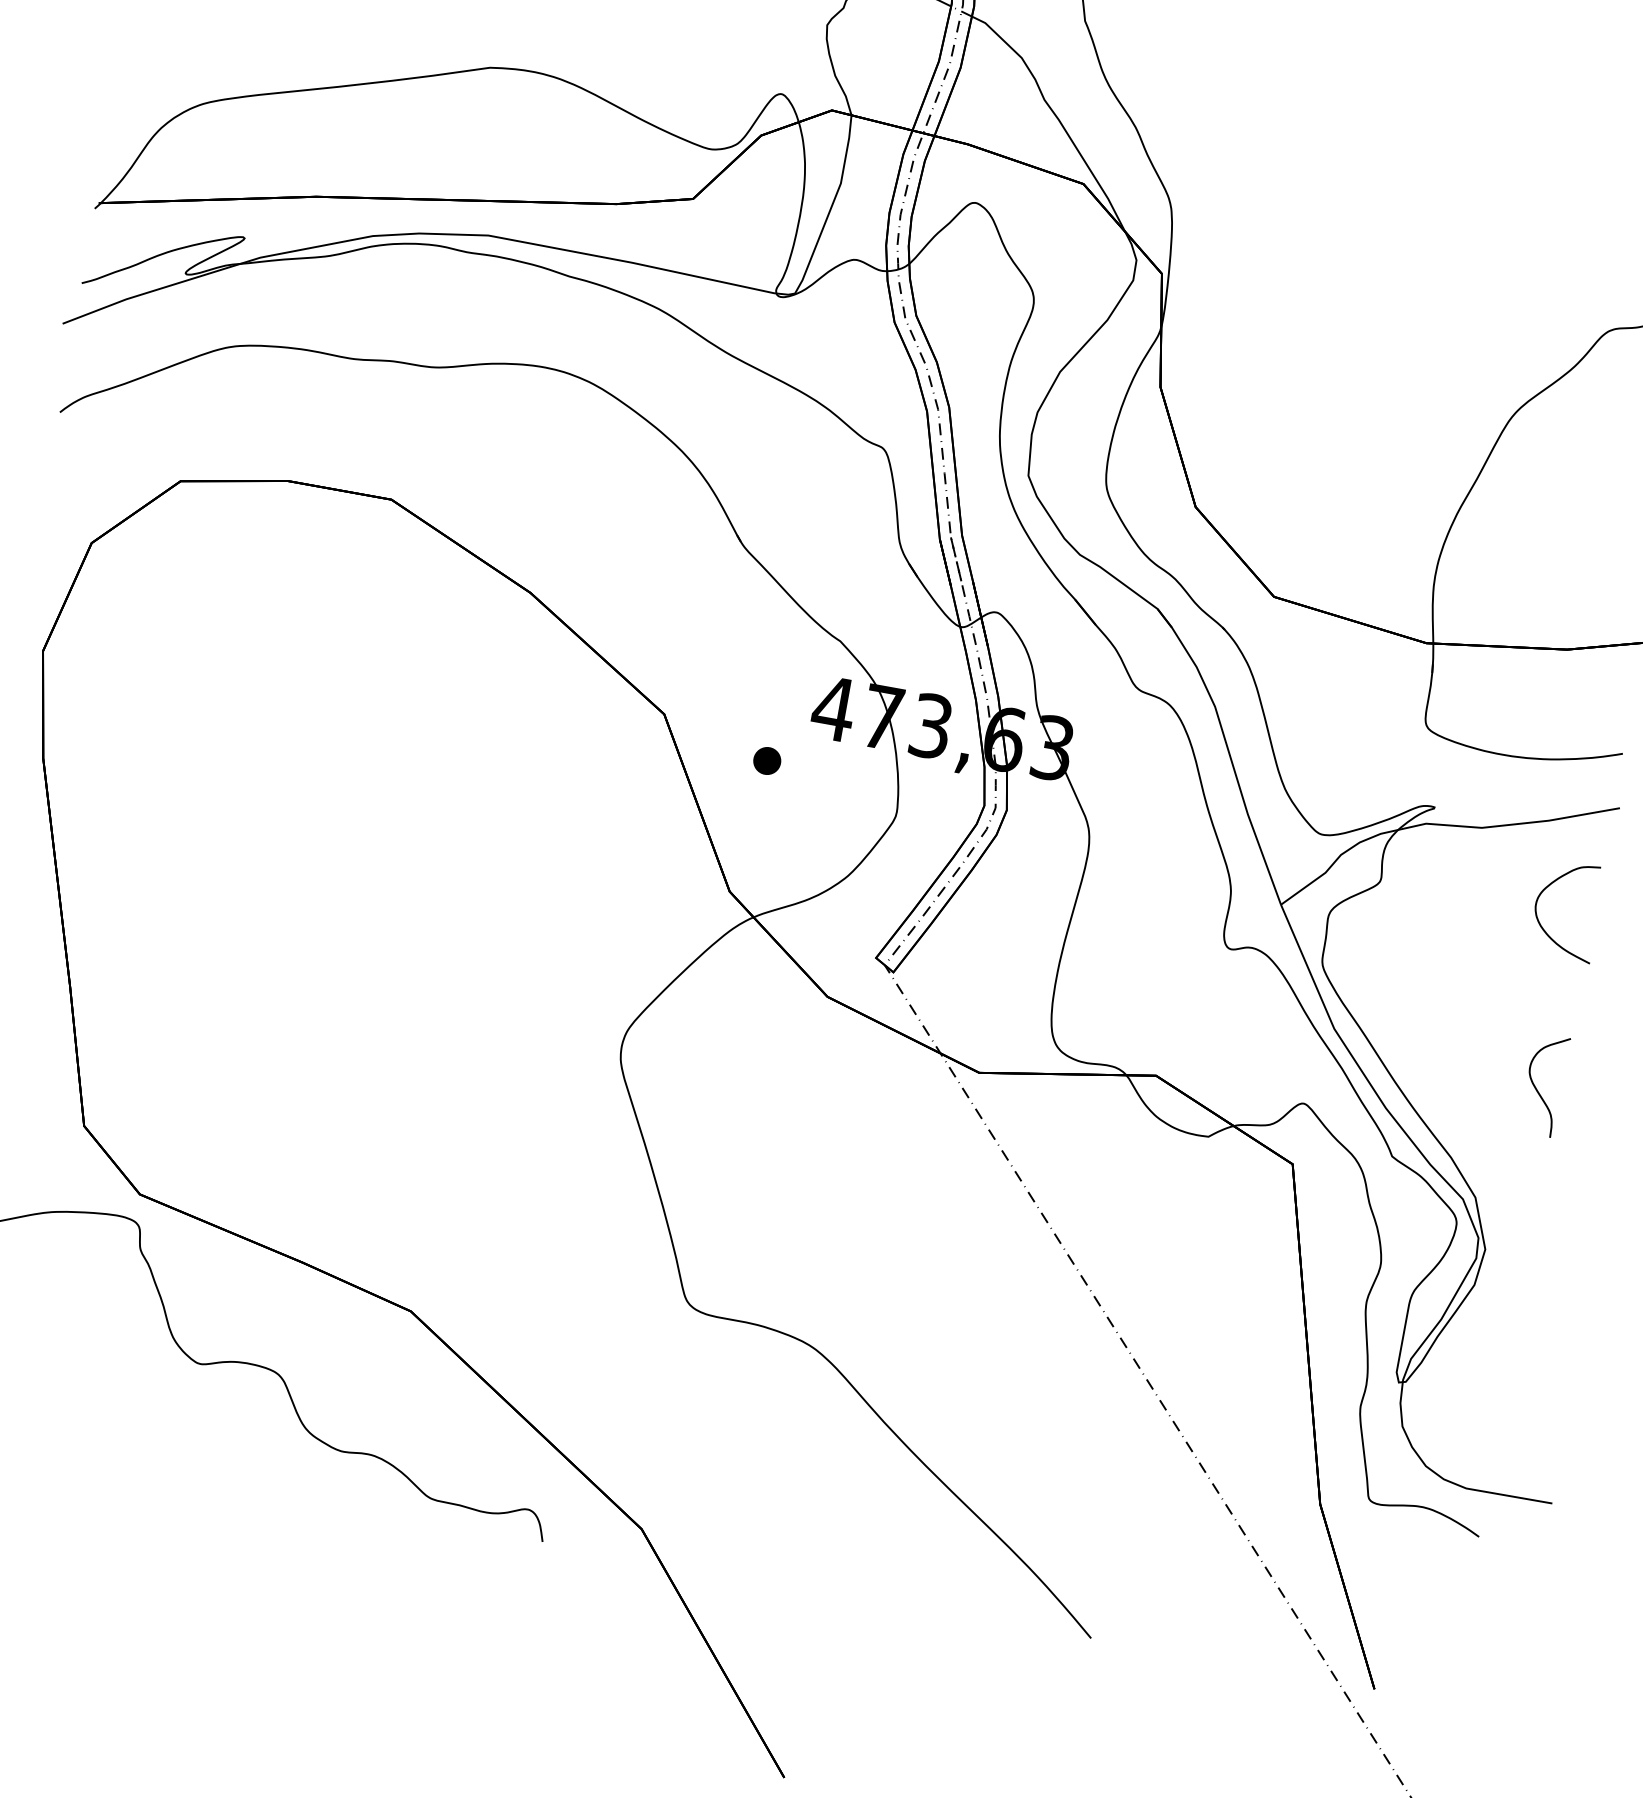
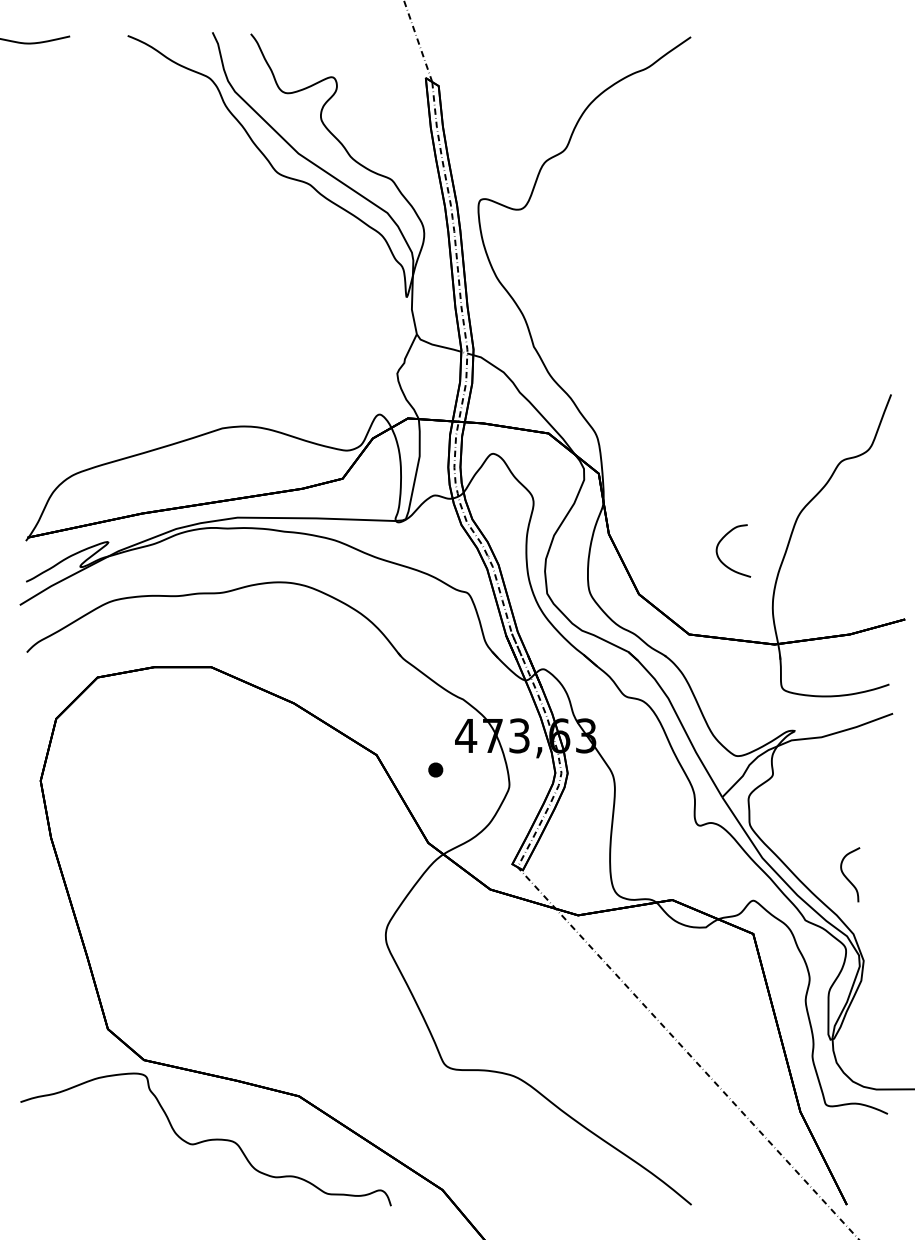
curve: (1549, 887) -> (722, 540), moved
curve: (1538, 1088) -> (847, 877), moved

